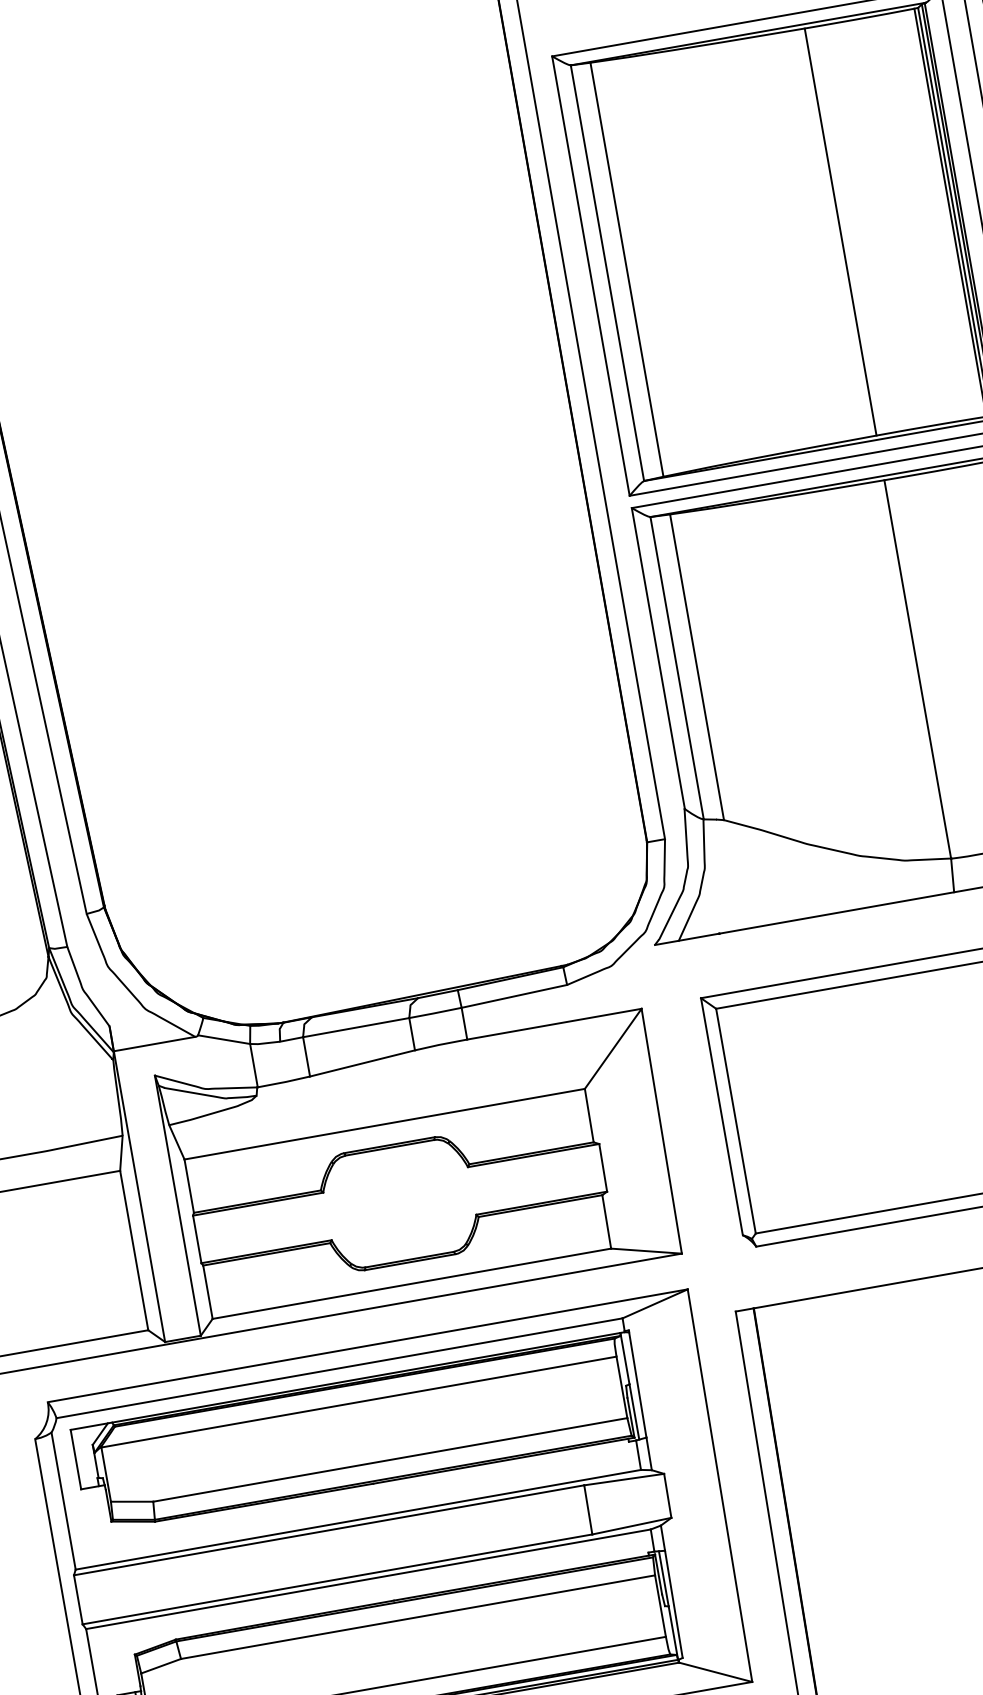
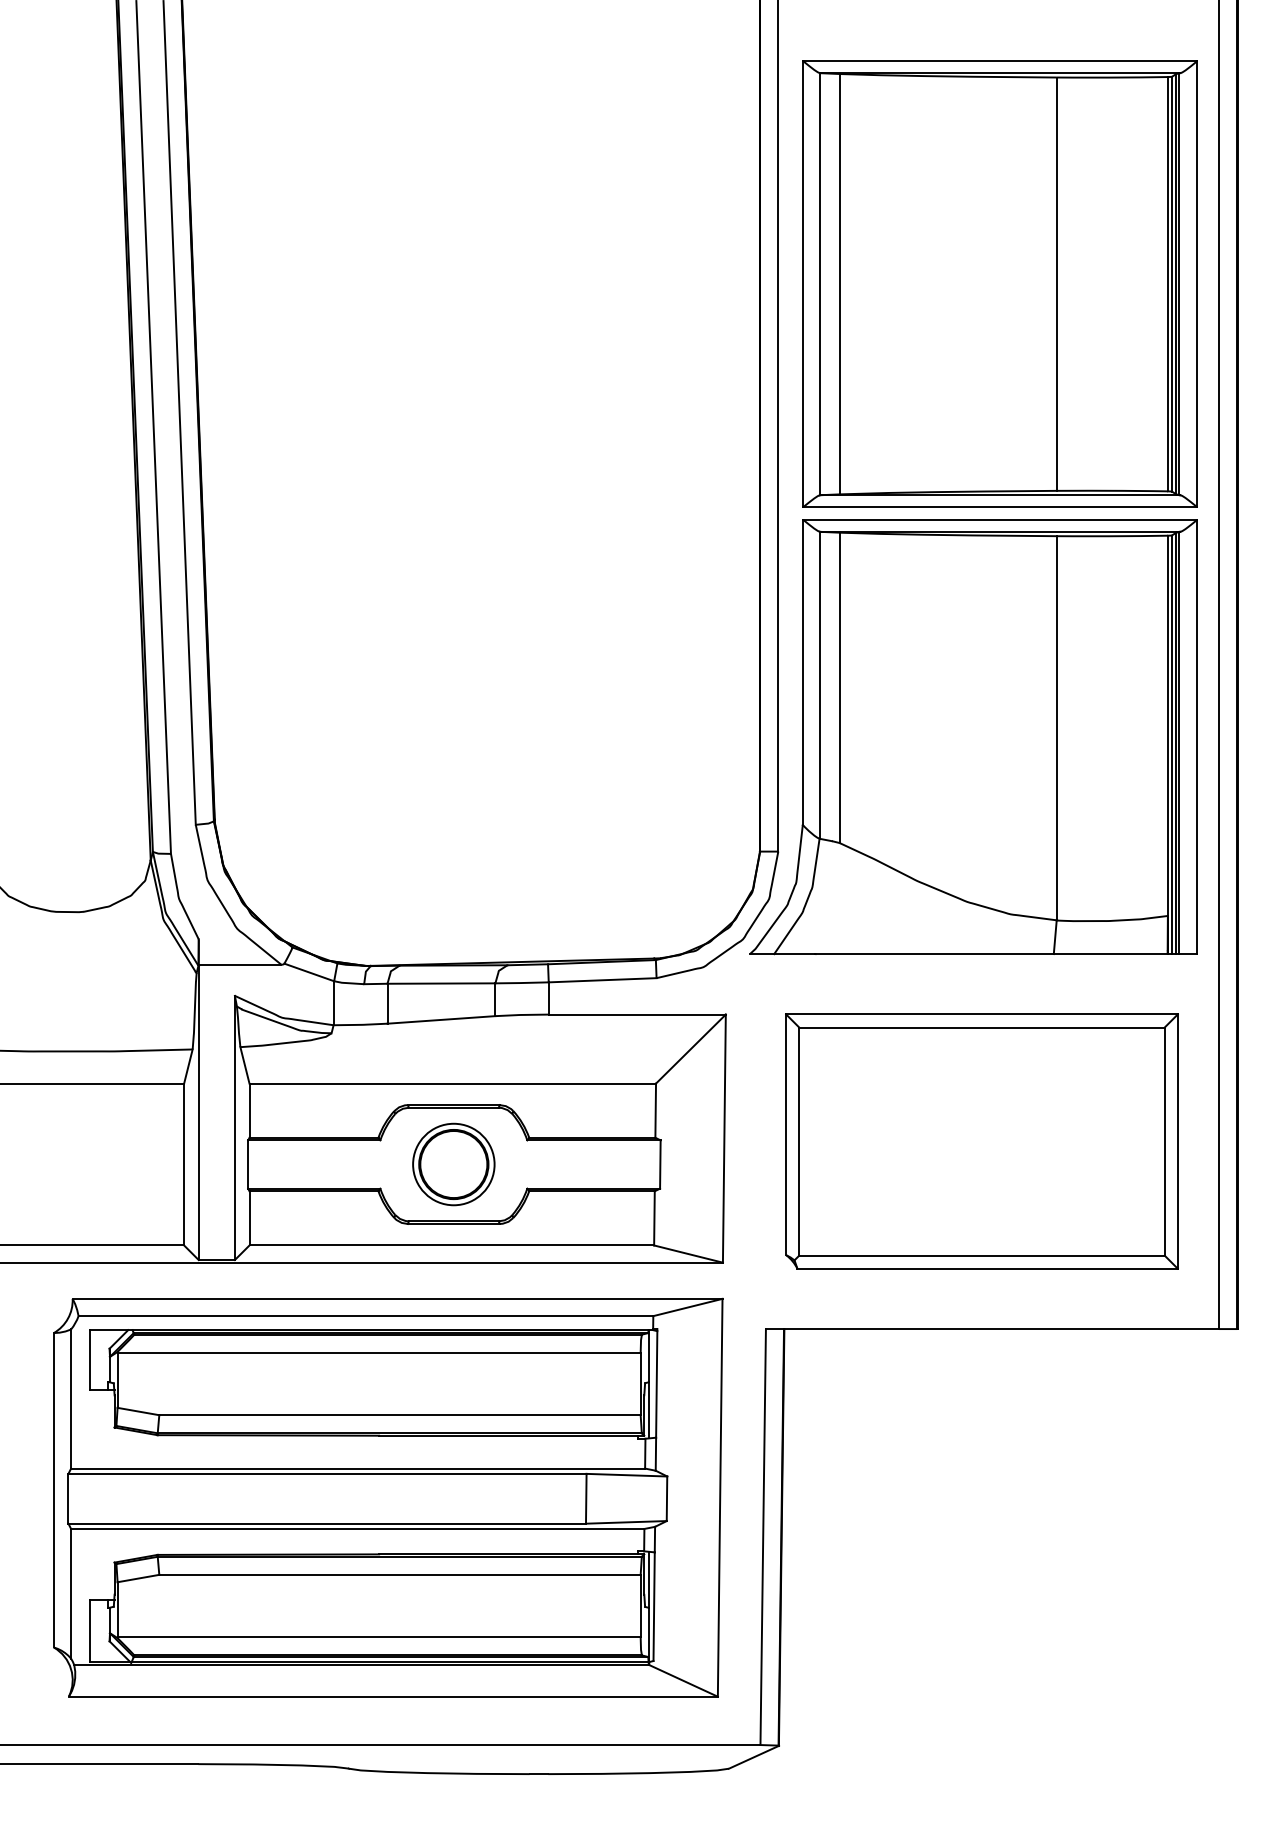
part: (399, 1203) -> (453, 1164), added

